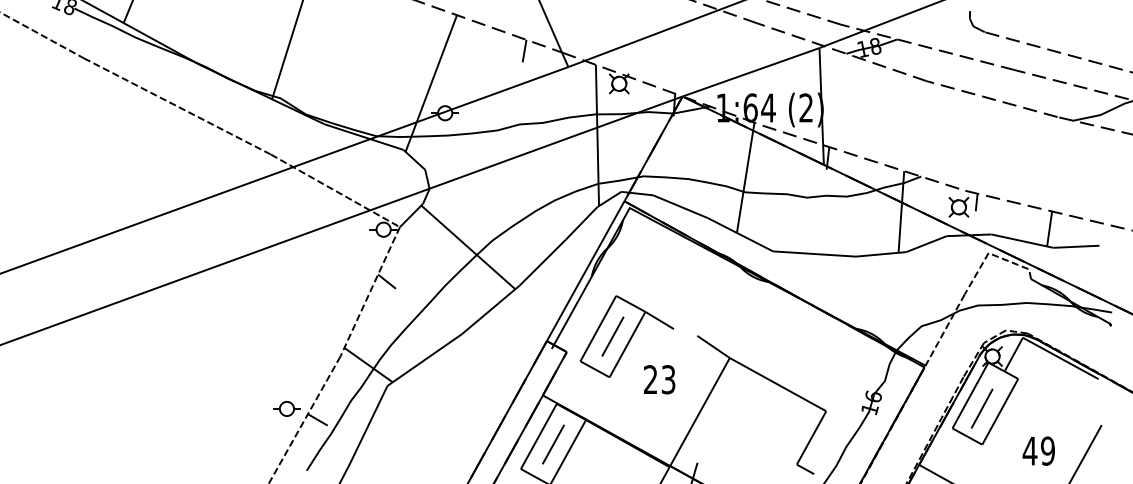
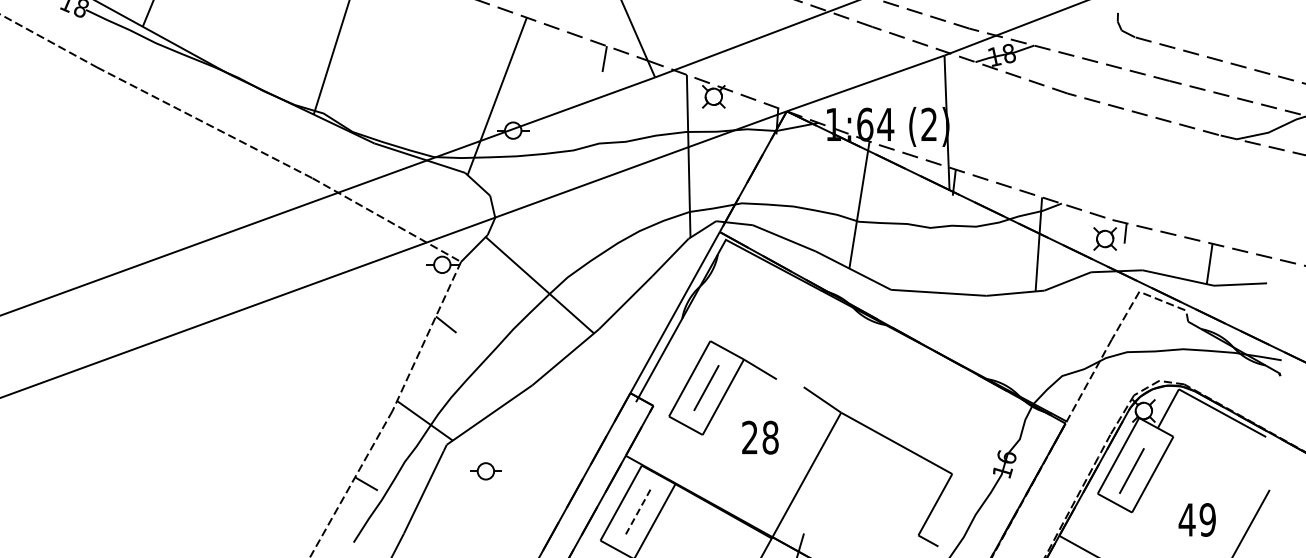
text: (668, 379) -> (770, 437), 23 -> 28
part: (286, 409) -> (485, 471), moved
line: (553, 444) -> (637, 512), solid -> dashed

